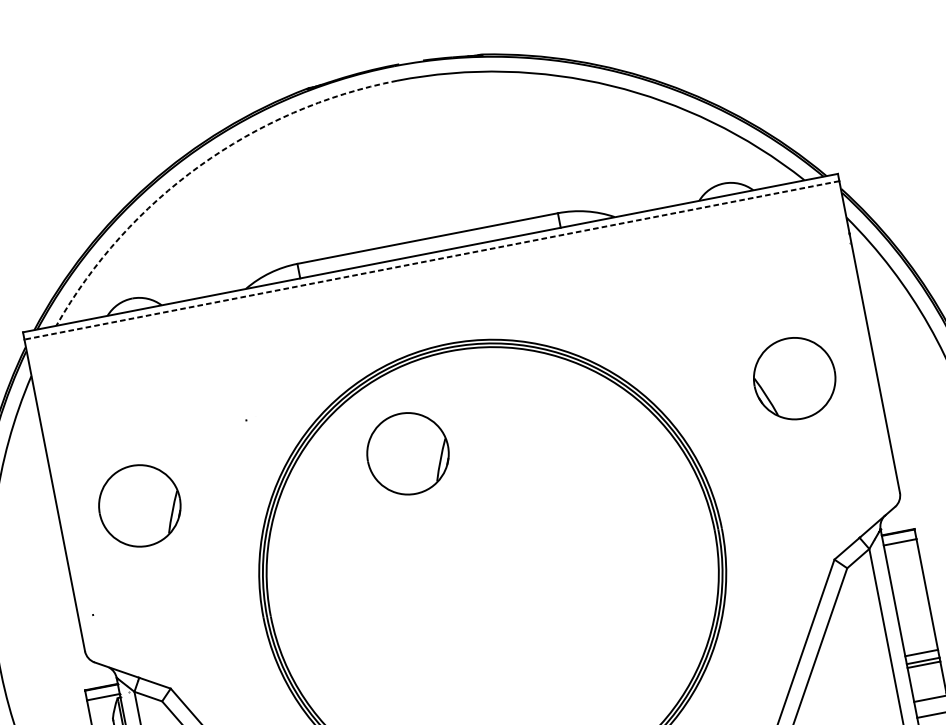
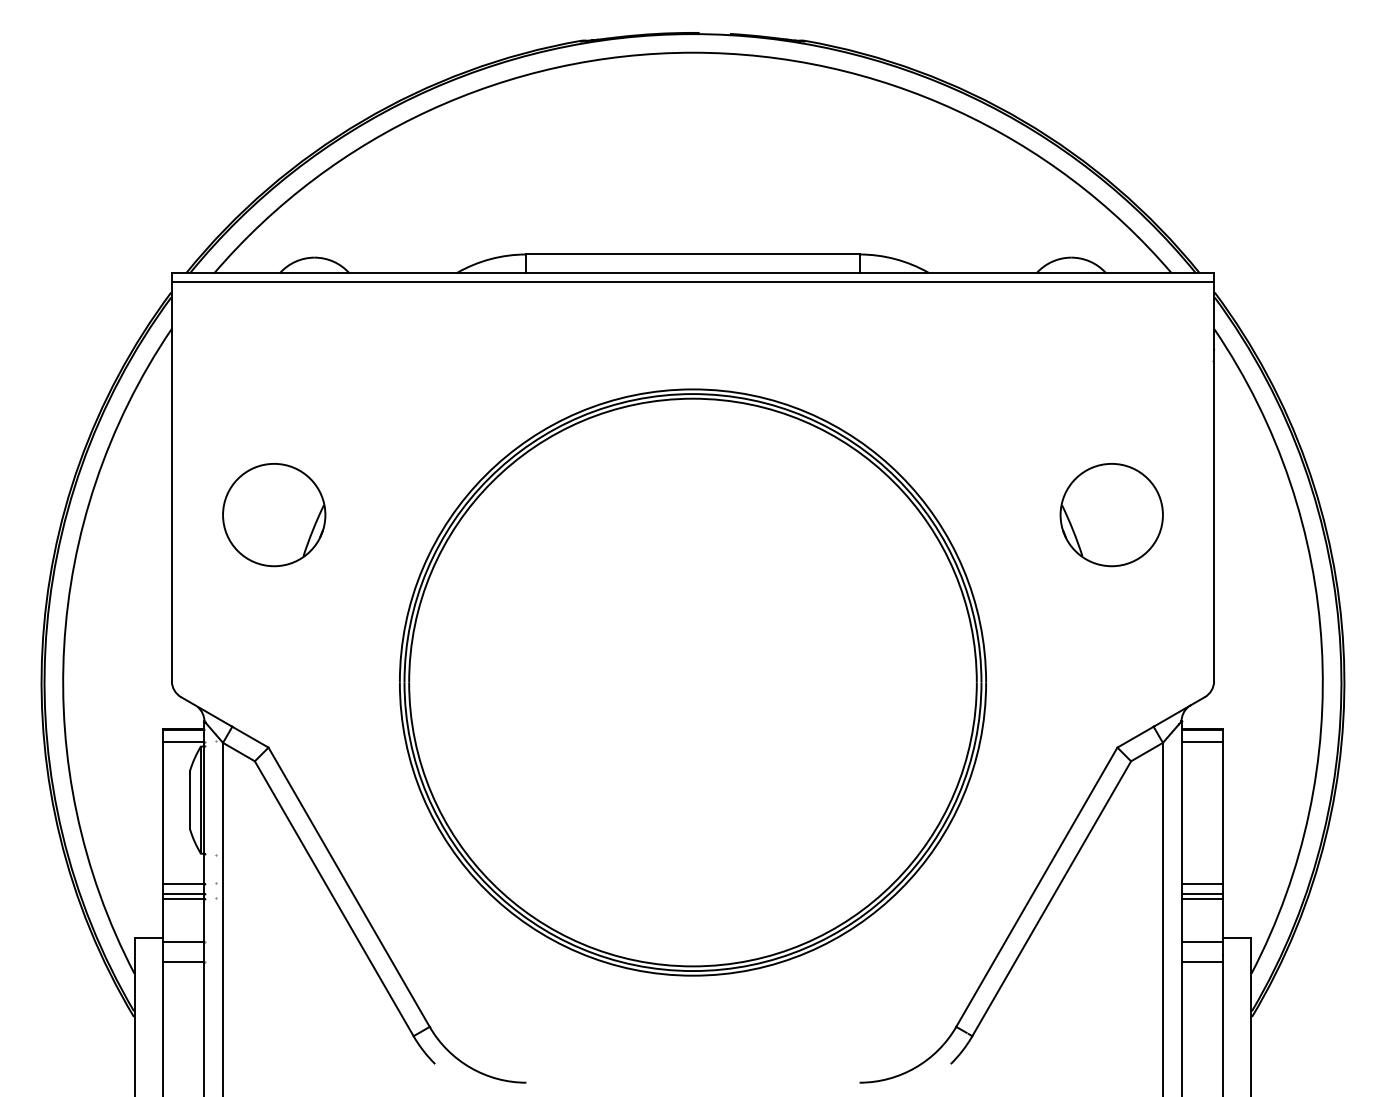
arc: (199, 166) -> (429, 110), dashed -> solid
line: (431, 260) -> (692, 282), dashed -> solid
part: (408, 454) -> (617, 515), removed

